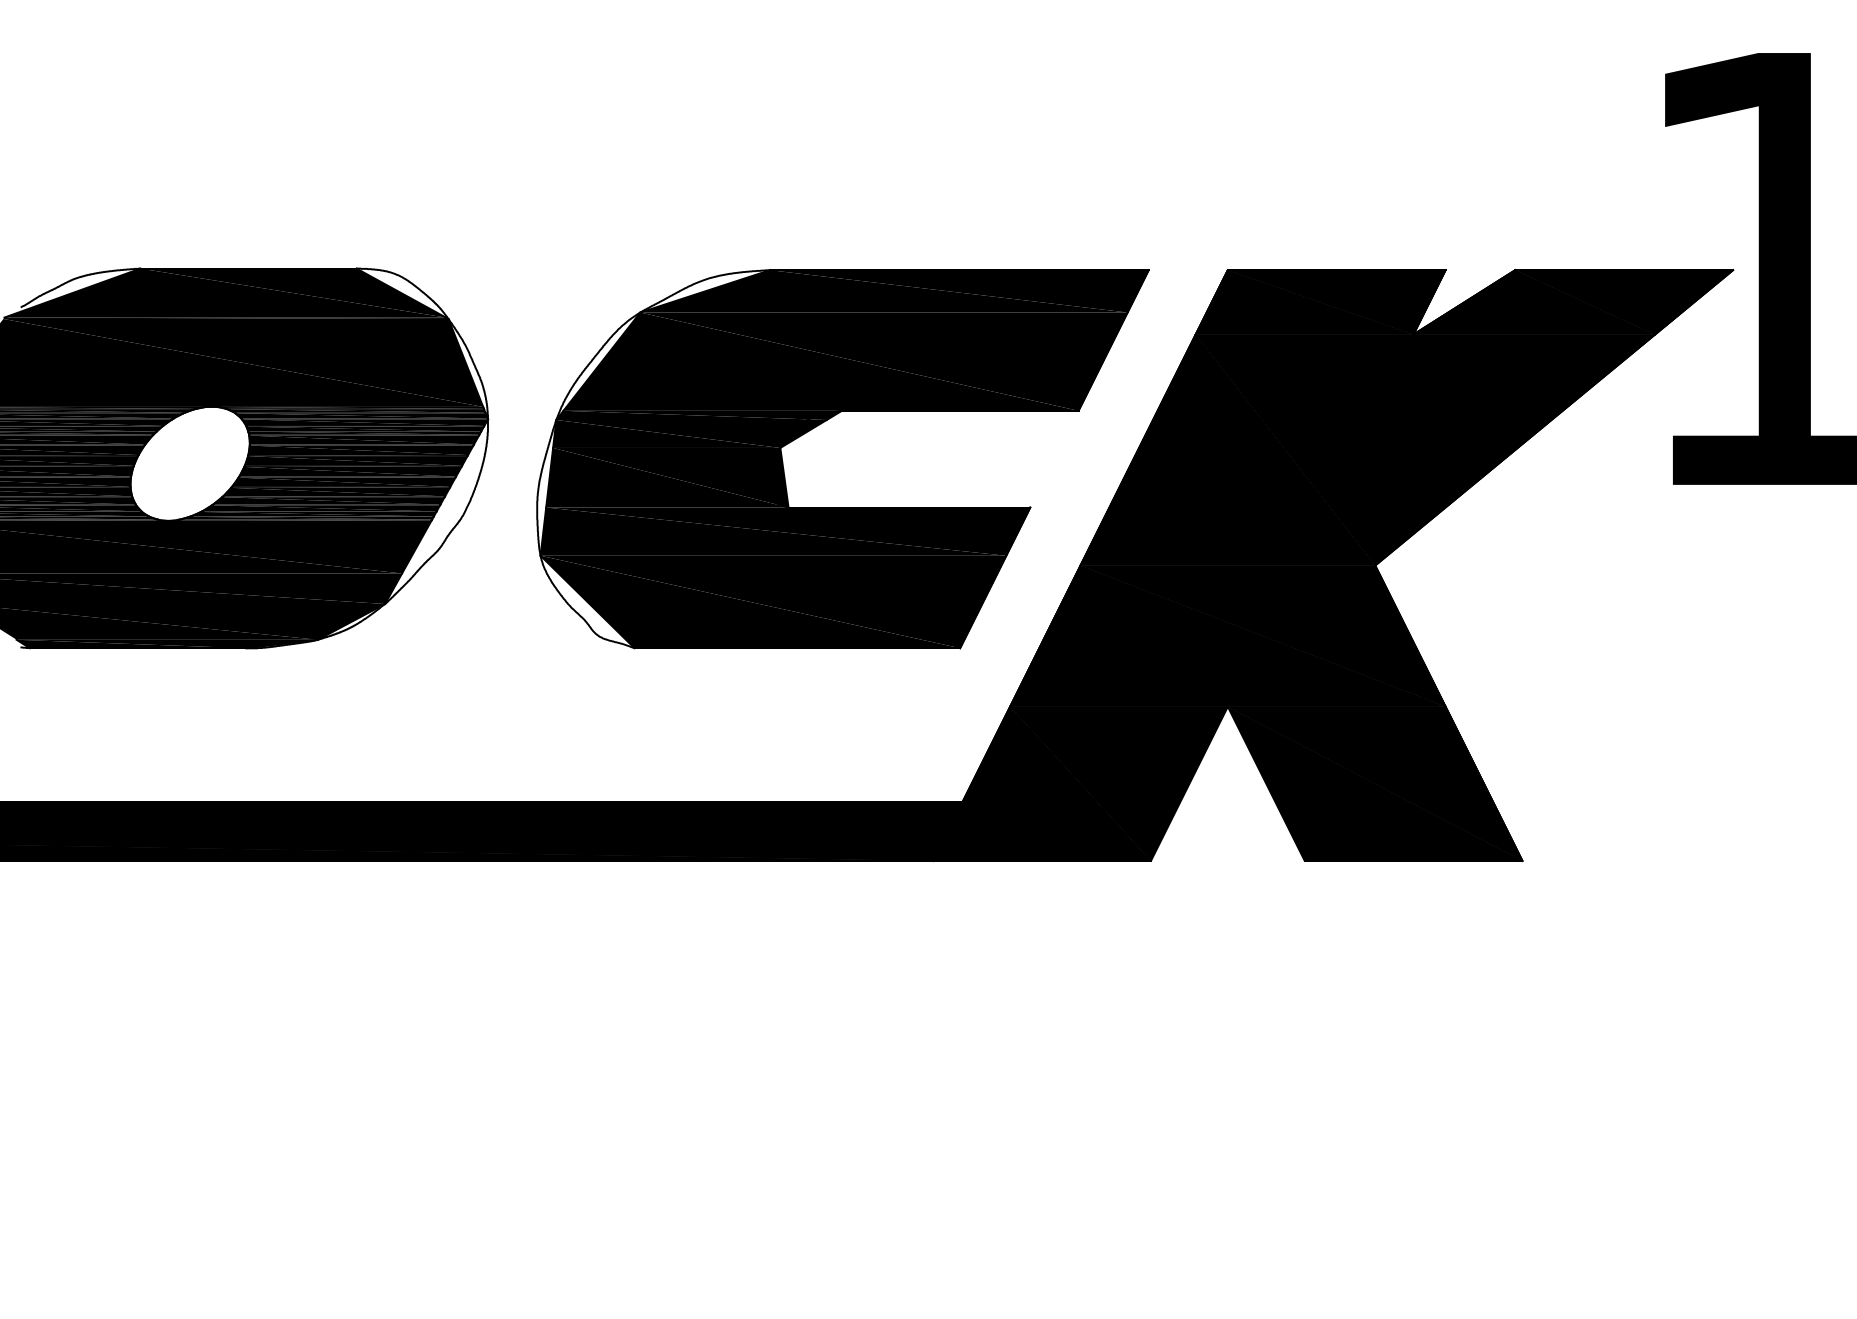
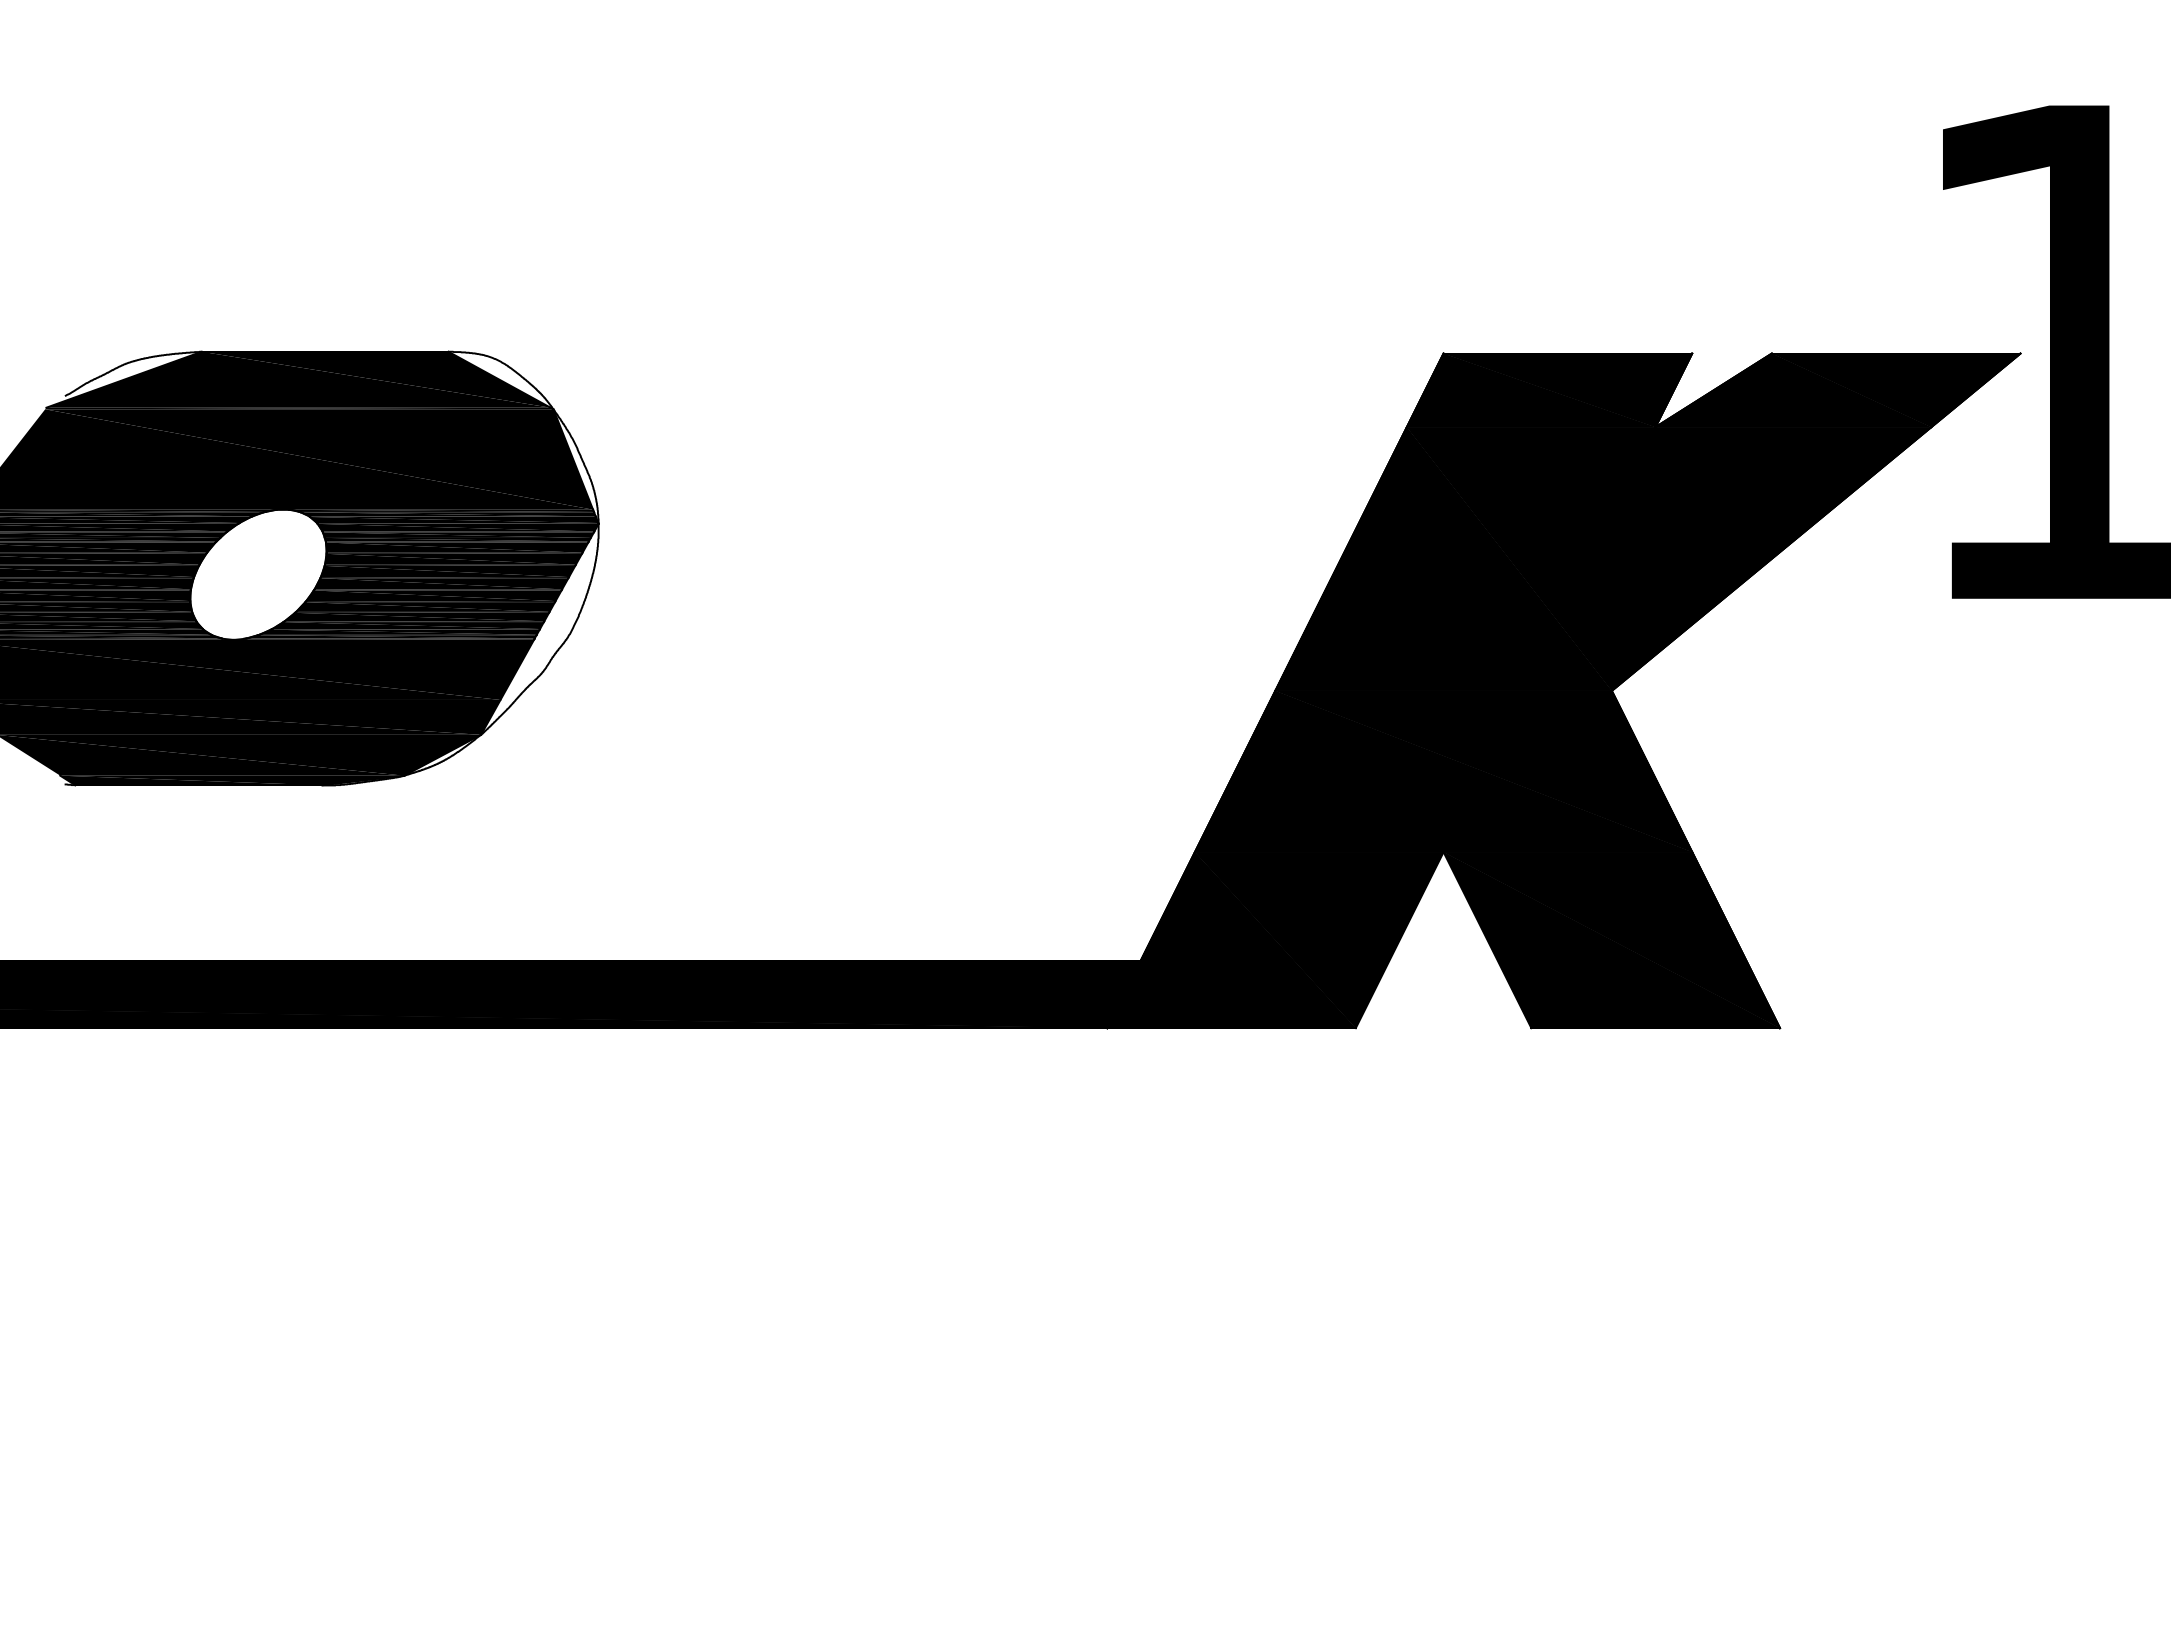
part: (823, 423) -> (981, 528), removed

